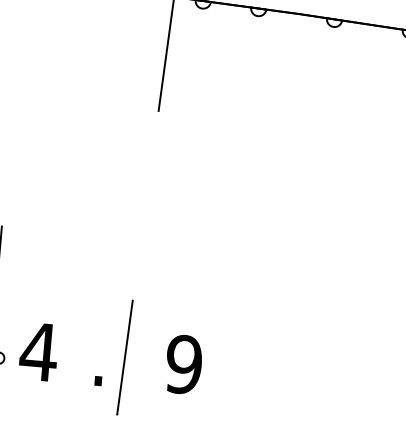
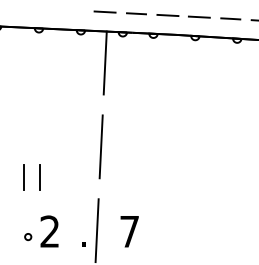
line: (144, 205) -> (100, 146), added
line: (30, 251) -> (40, 177), added
text: (38, 351) -> (49, 231), 4 -> 2
text: (183, 364) -> (129, 231), 9 -> 7

